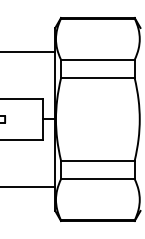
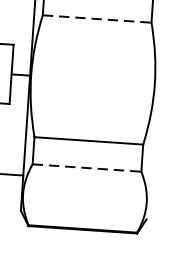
line: (97, 78) -> (96, 19), solid -> dashed
line: (97, 179) -> (86, 168), solid -> dashed

